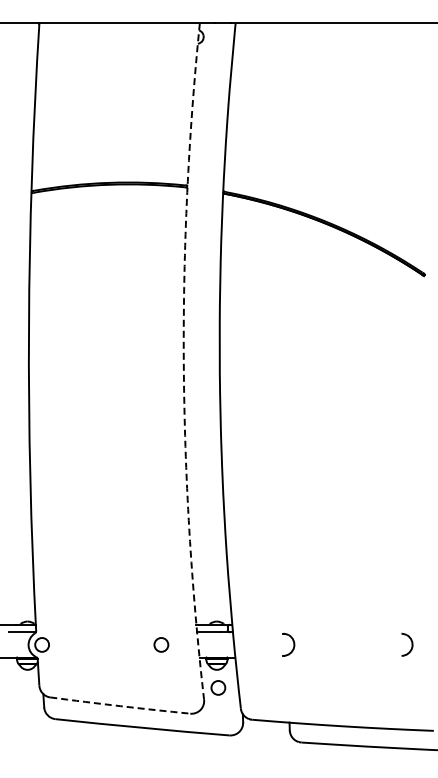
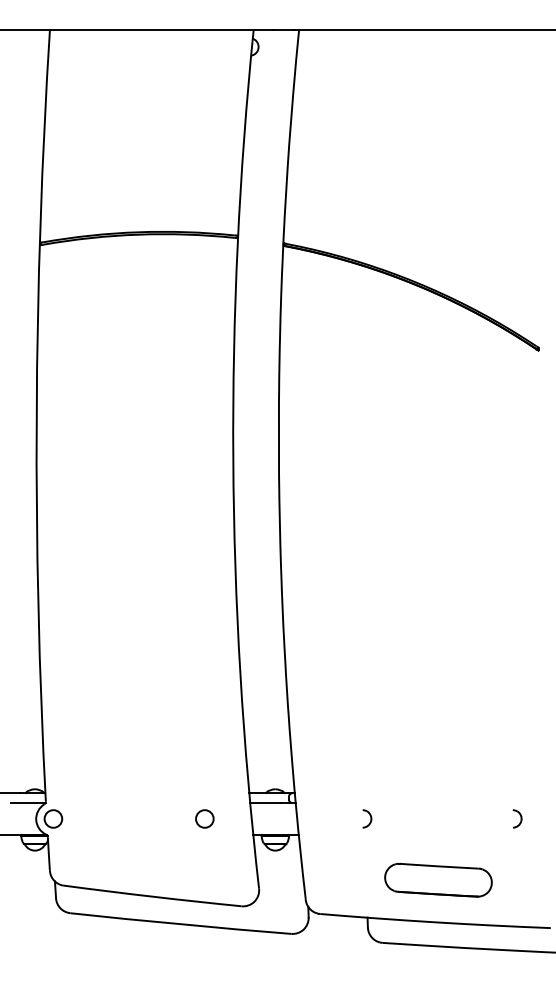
arc: (183, 361) -> (232, 459), dashed -> solid
part: (289, 644) -> (367, 818), size x0.62
part: (407, 644) -> (517, 818), size x0.62
circle: (218, 687) -> (277, 873), removed
part: (345, 693) -> (438, 880), added
arc: (120, 706) -> (152, 897), dashed -> solid

